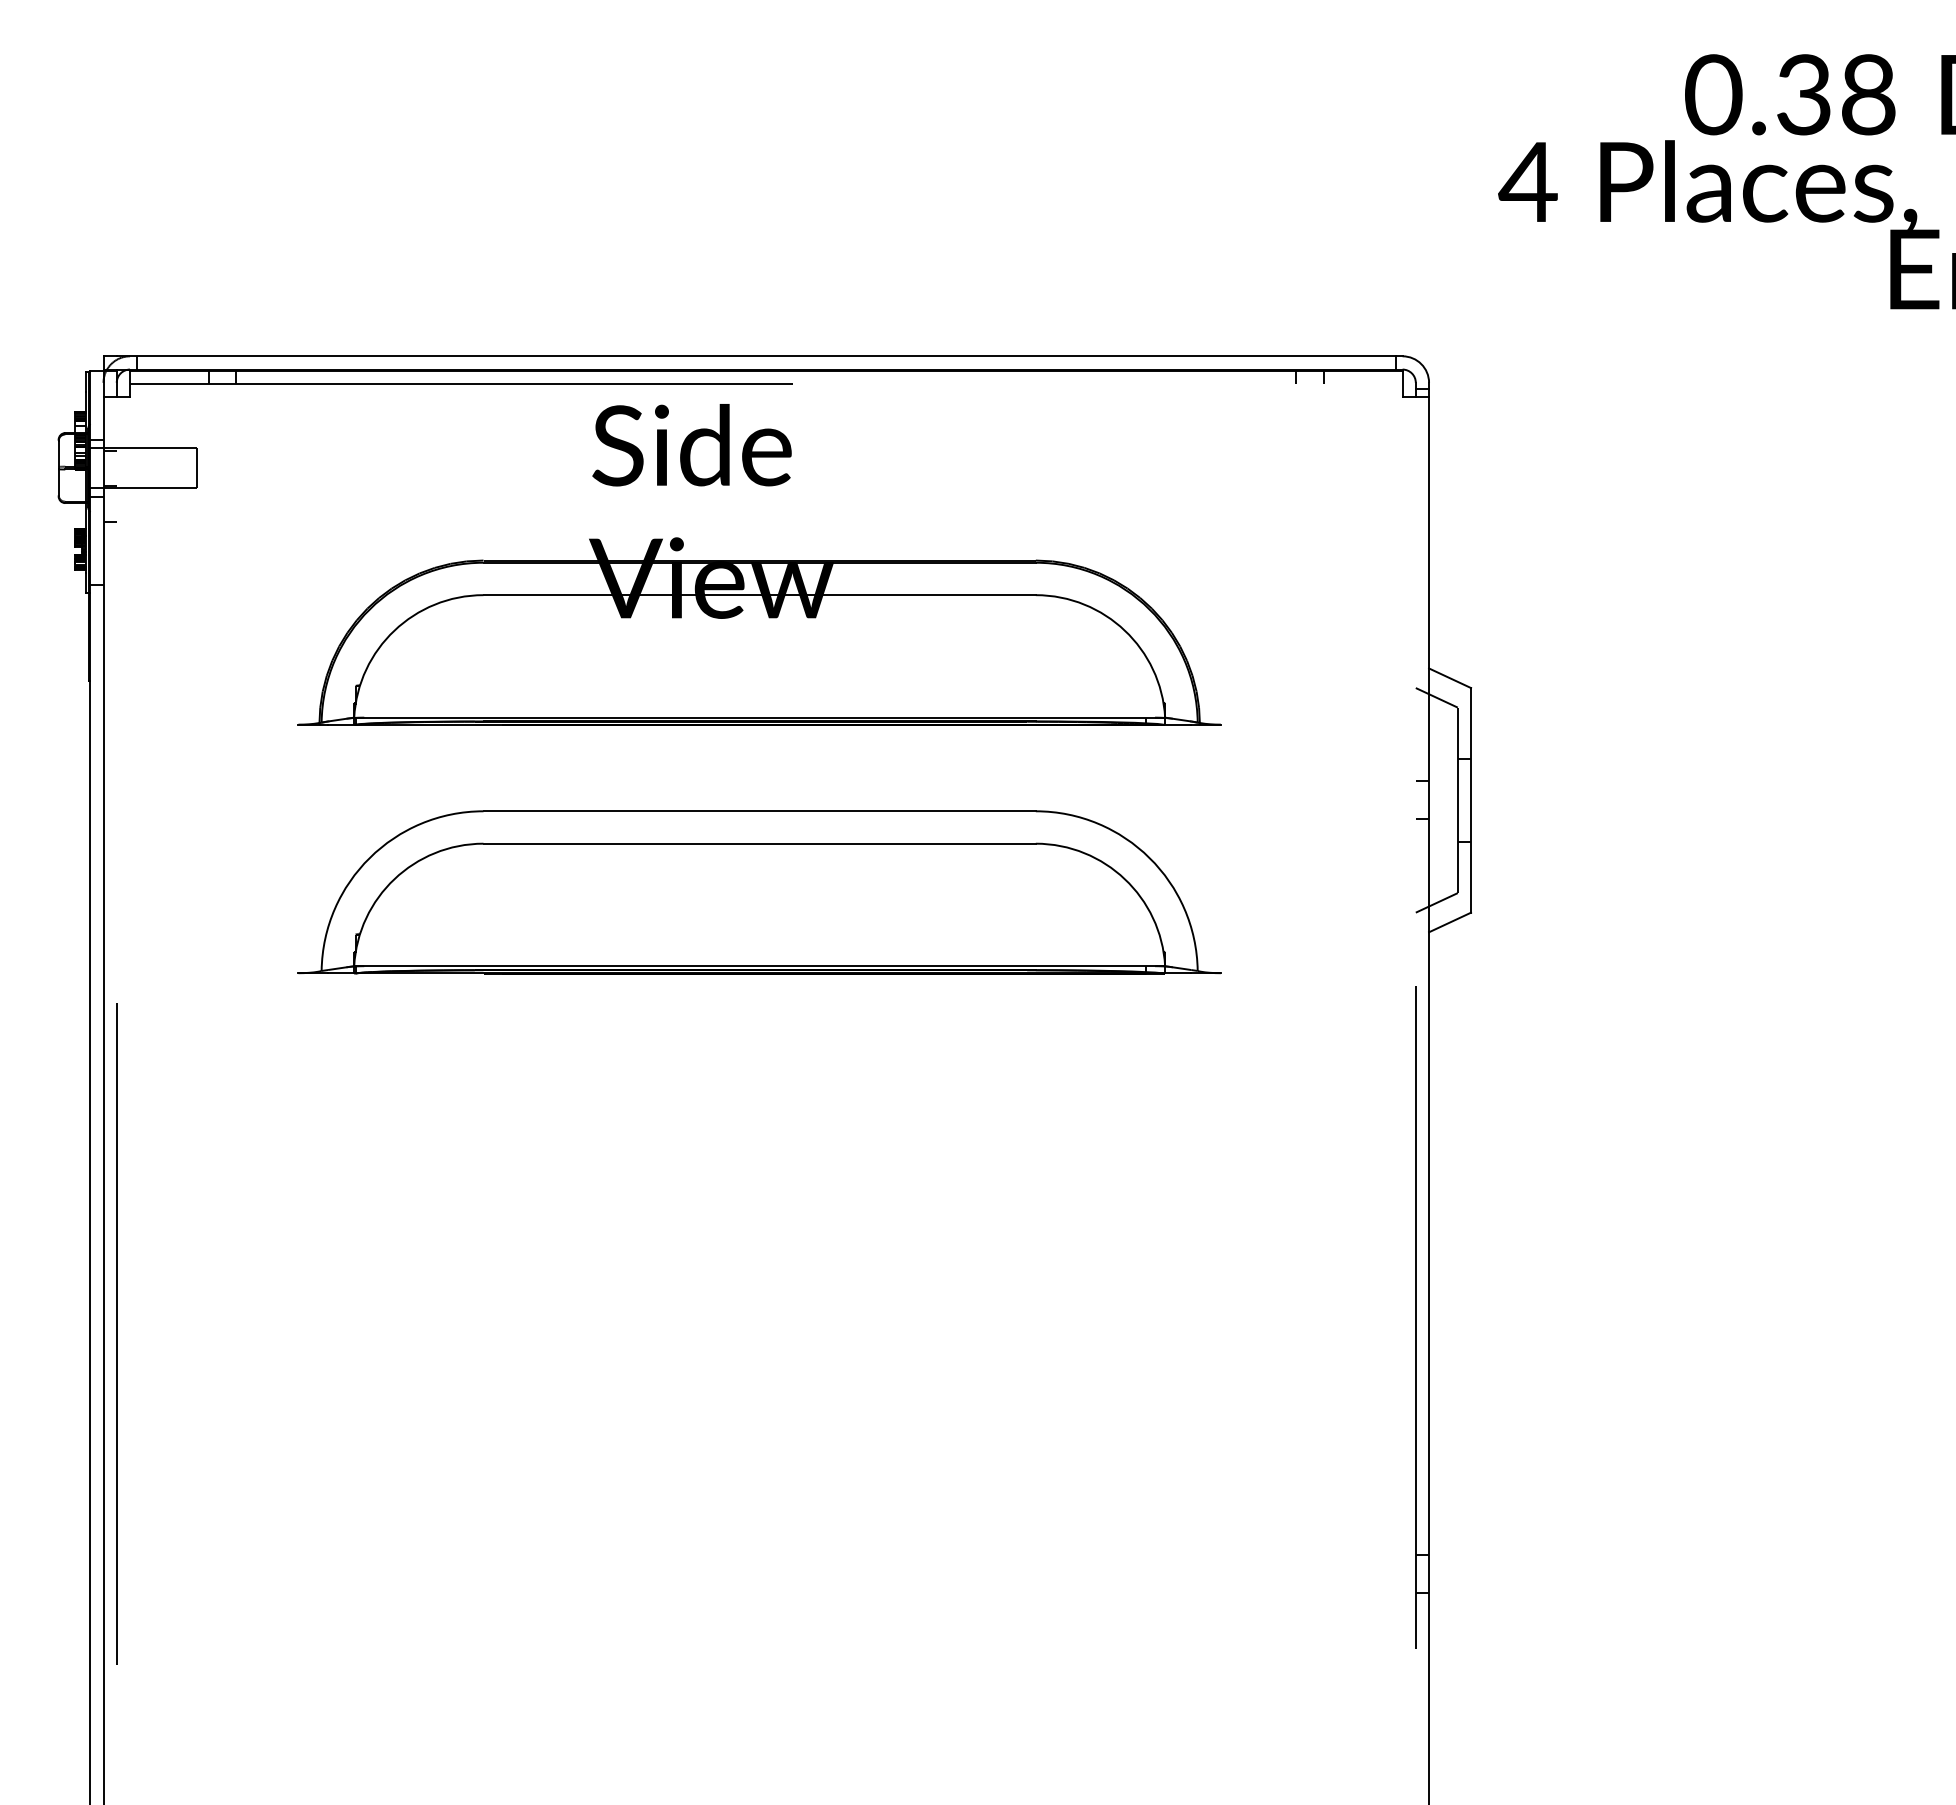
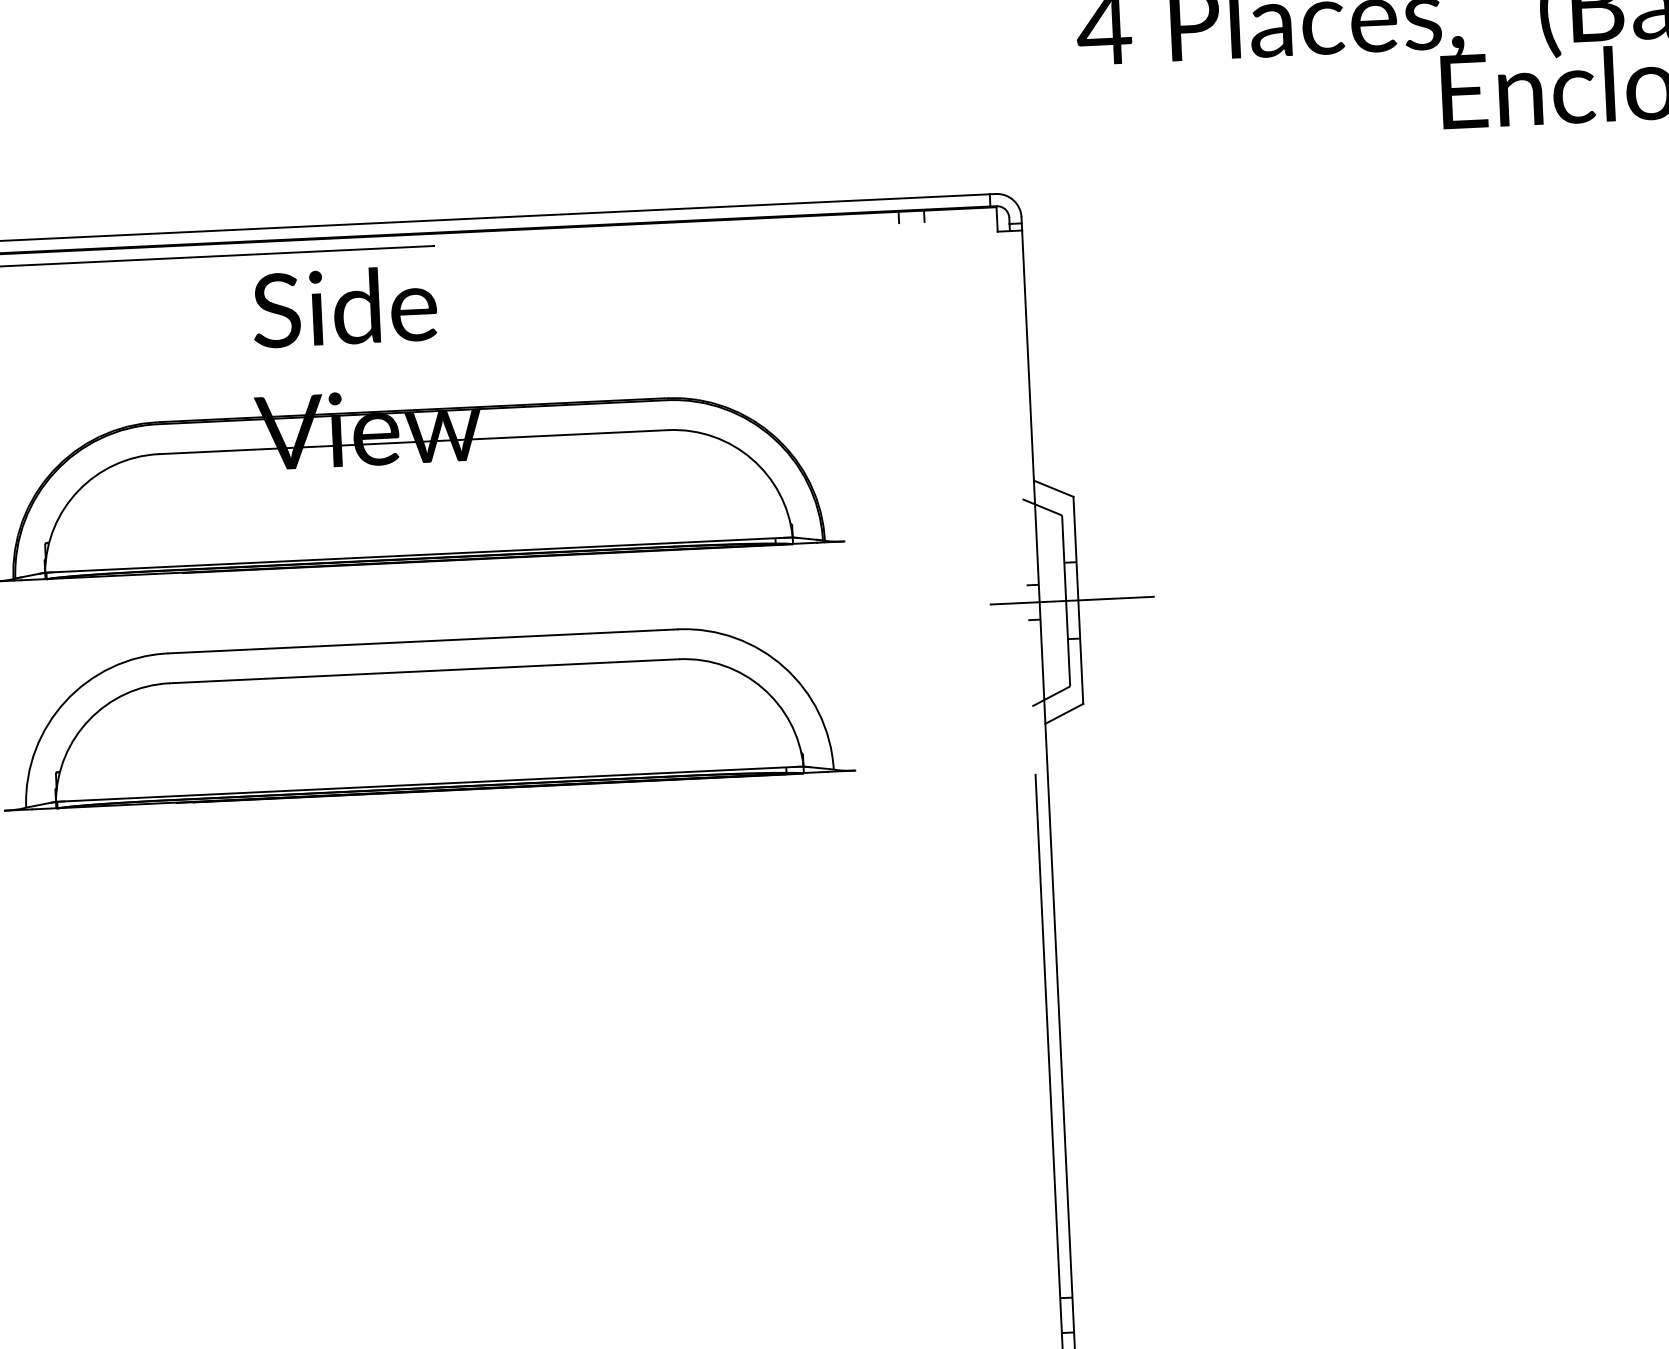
line: (1463, 800) -> (1071, 600), added

